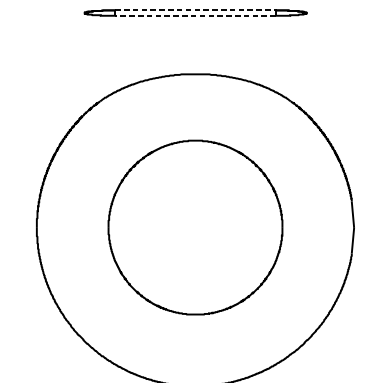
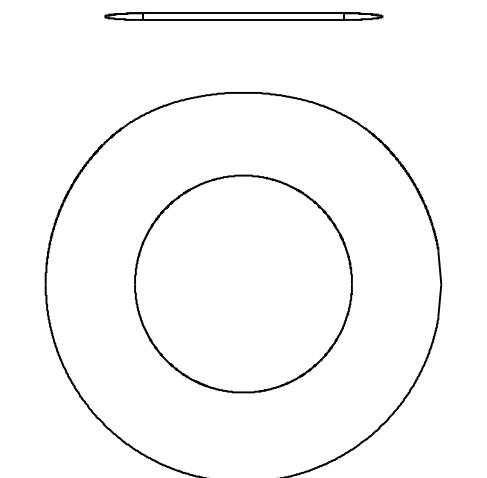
line: (195, 10) -> (243, 13), dashed -> solid
line: (194, 15) -> (242, 19), dashed -> solid

